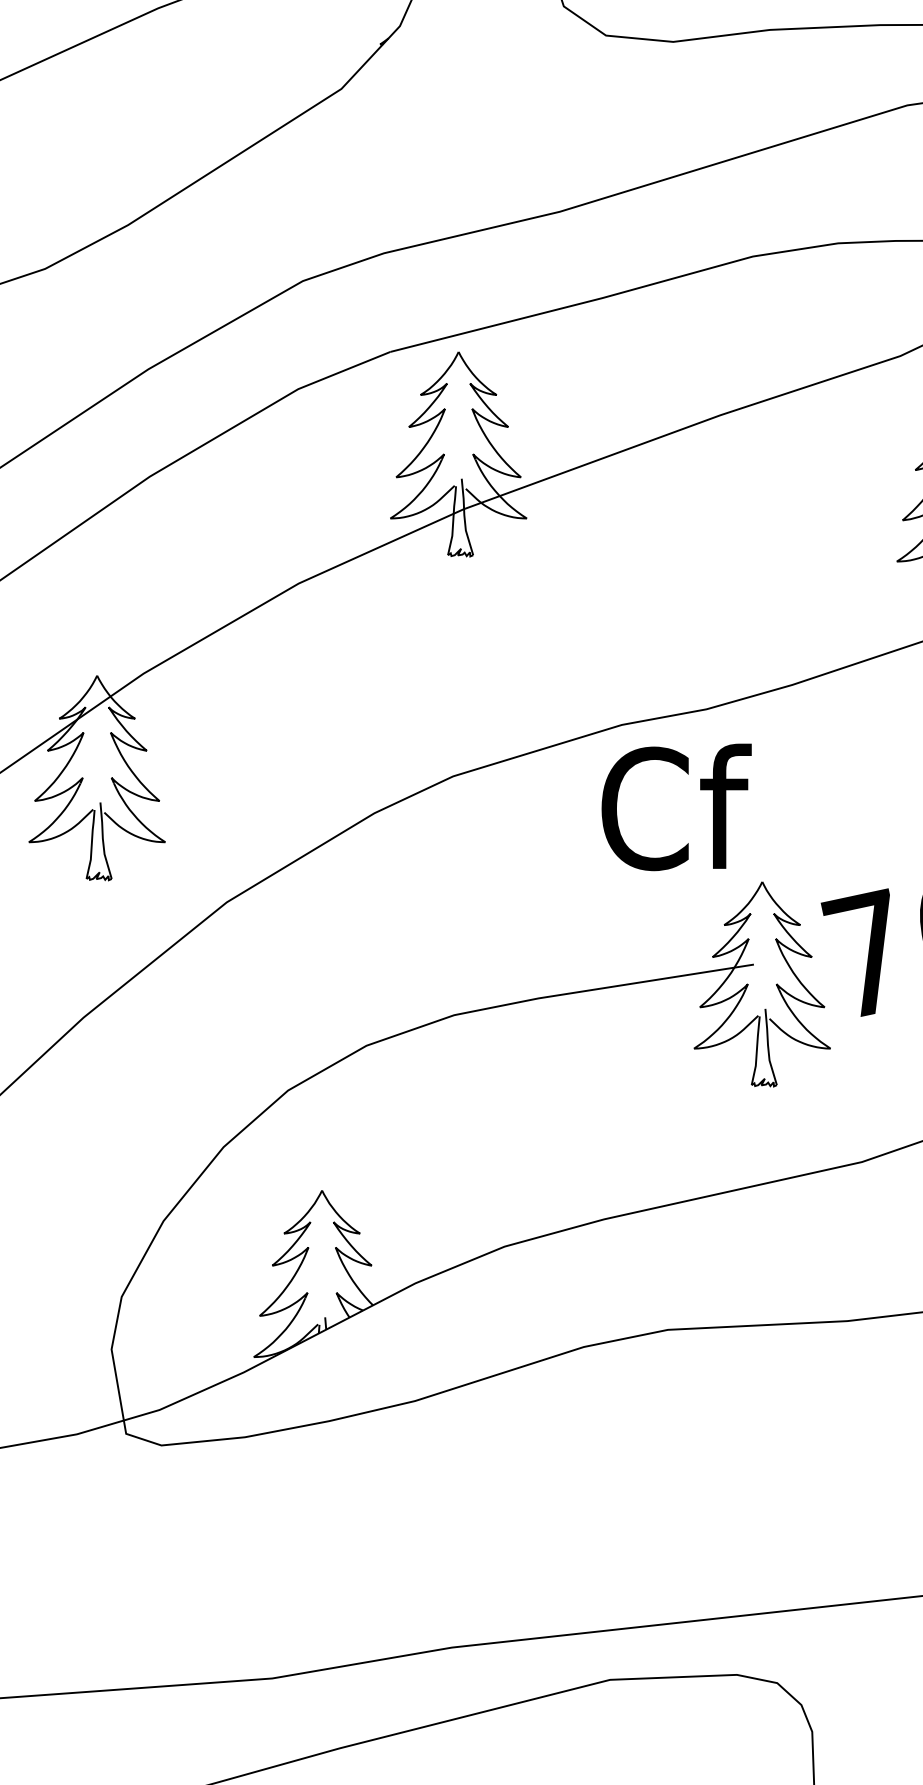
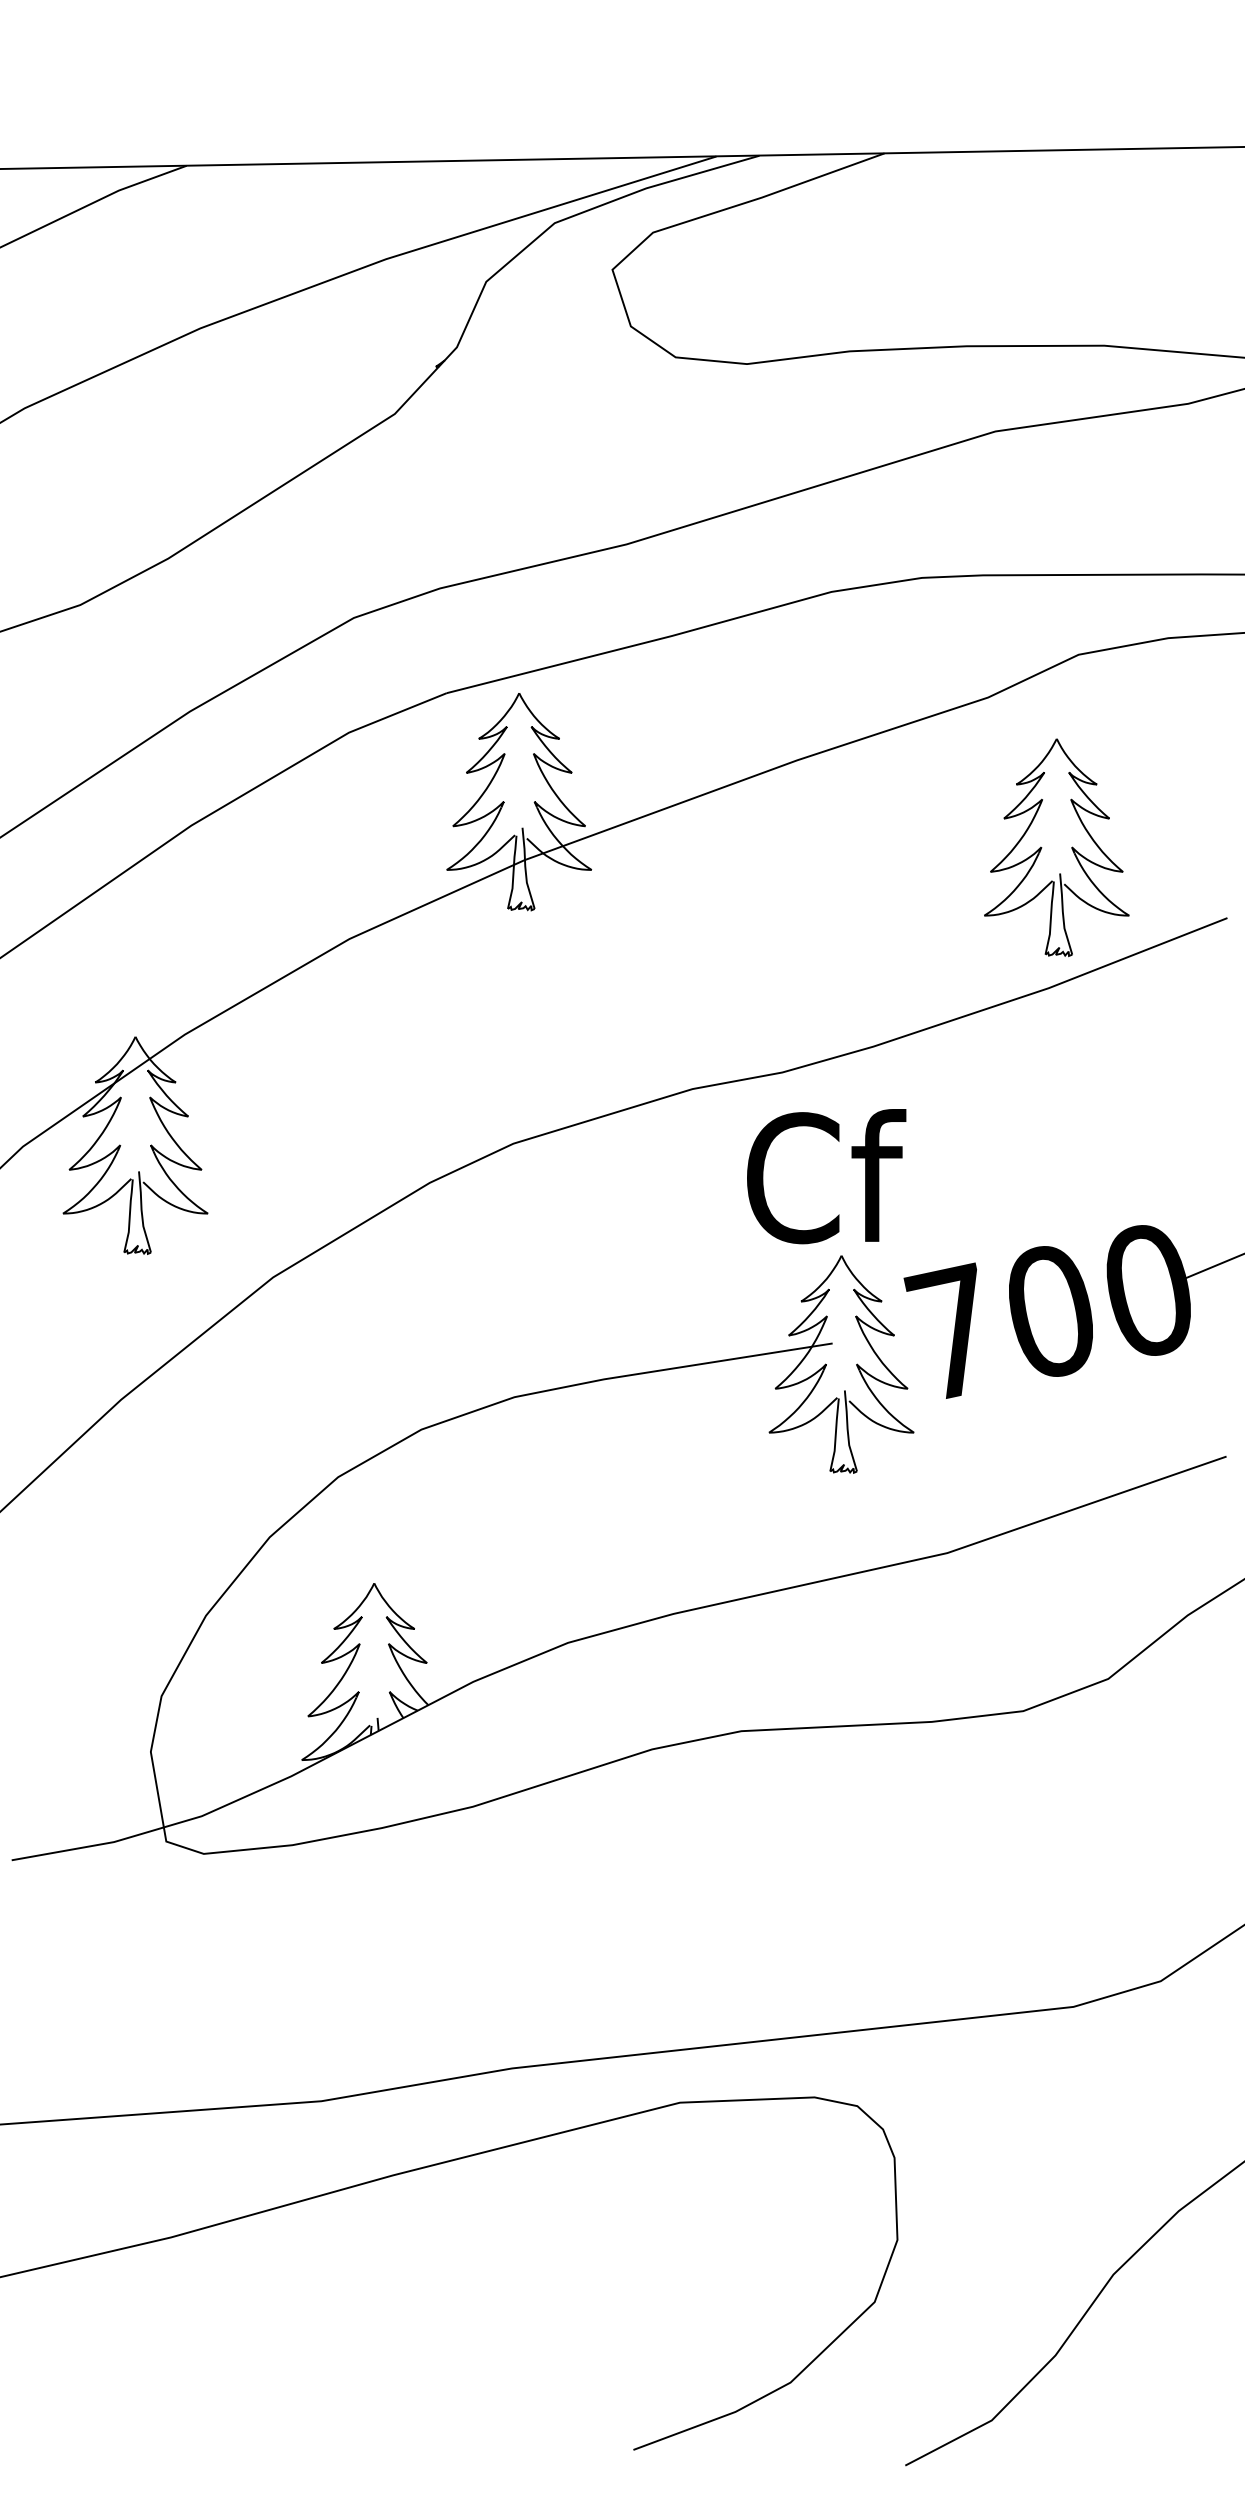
text: (676, 807) -> (826, 1176), moved

